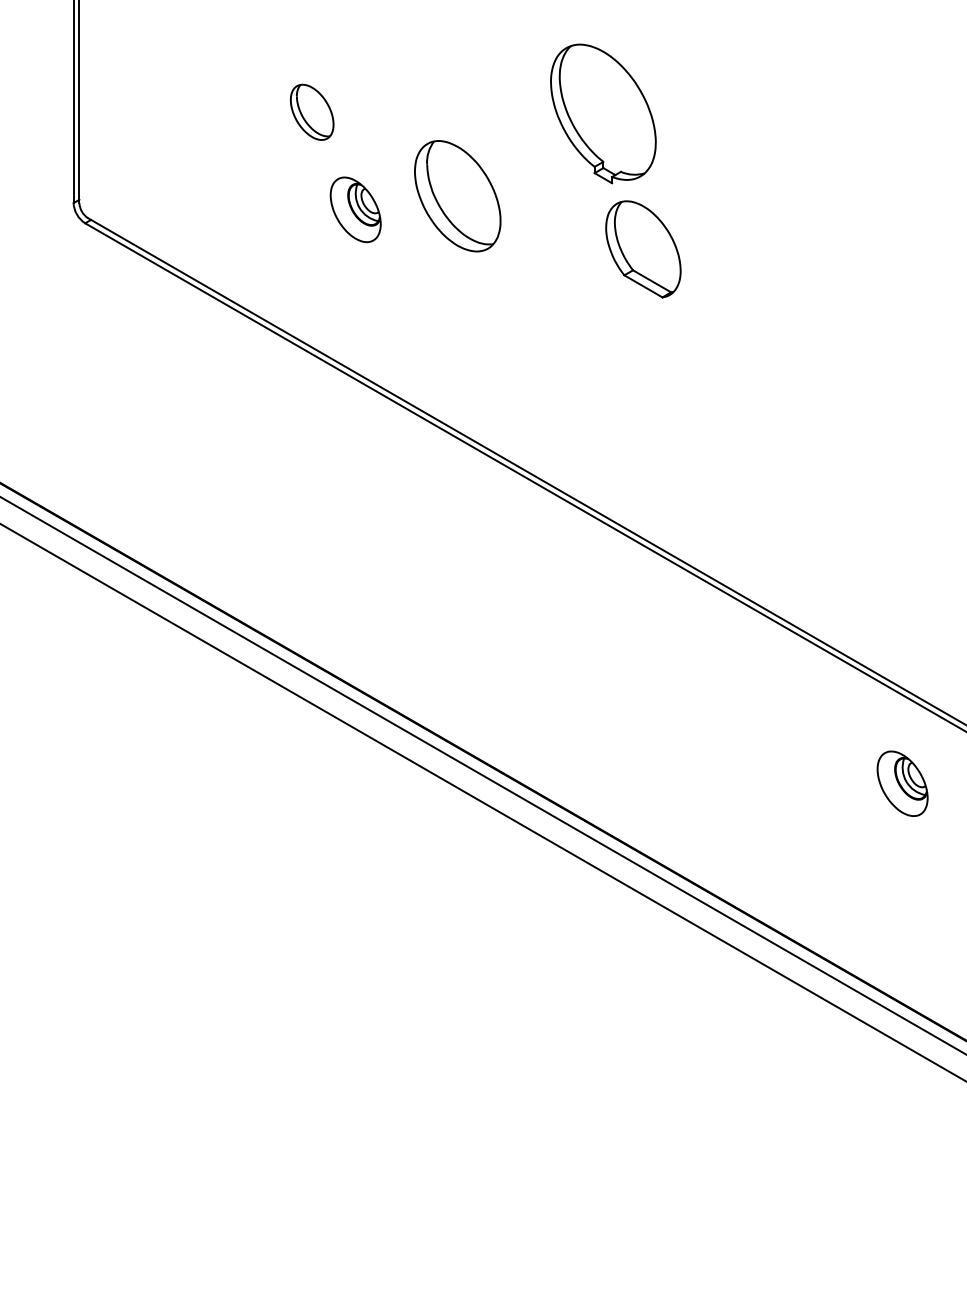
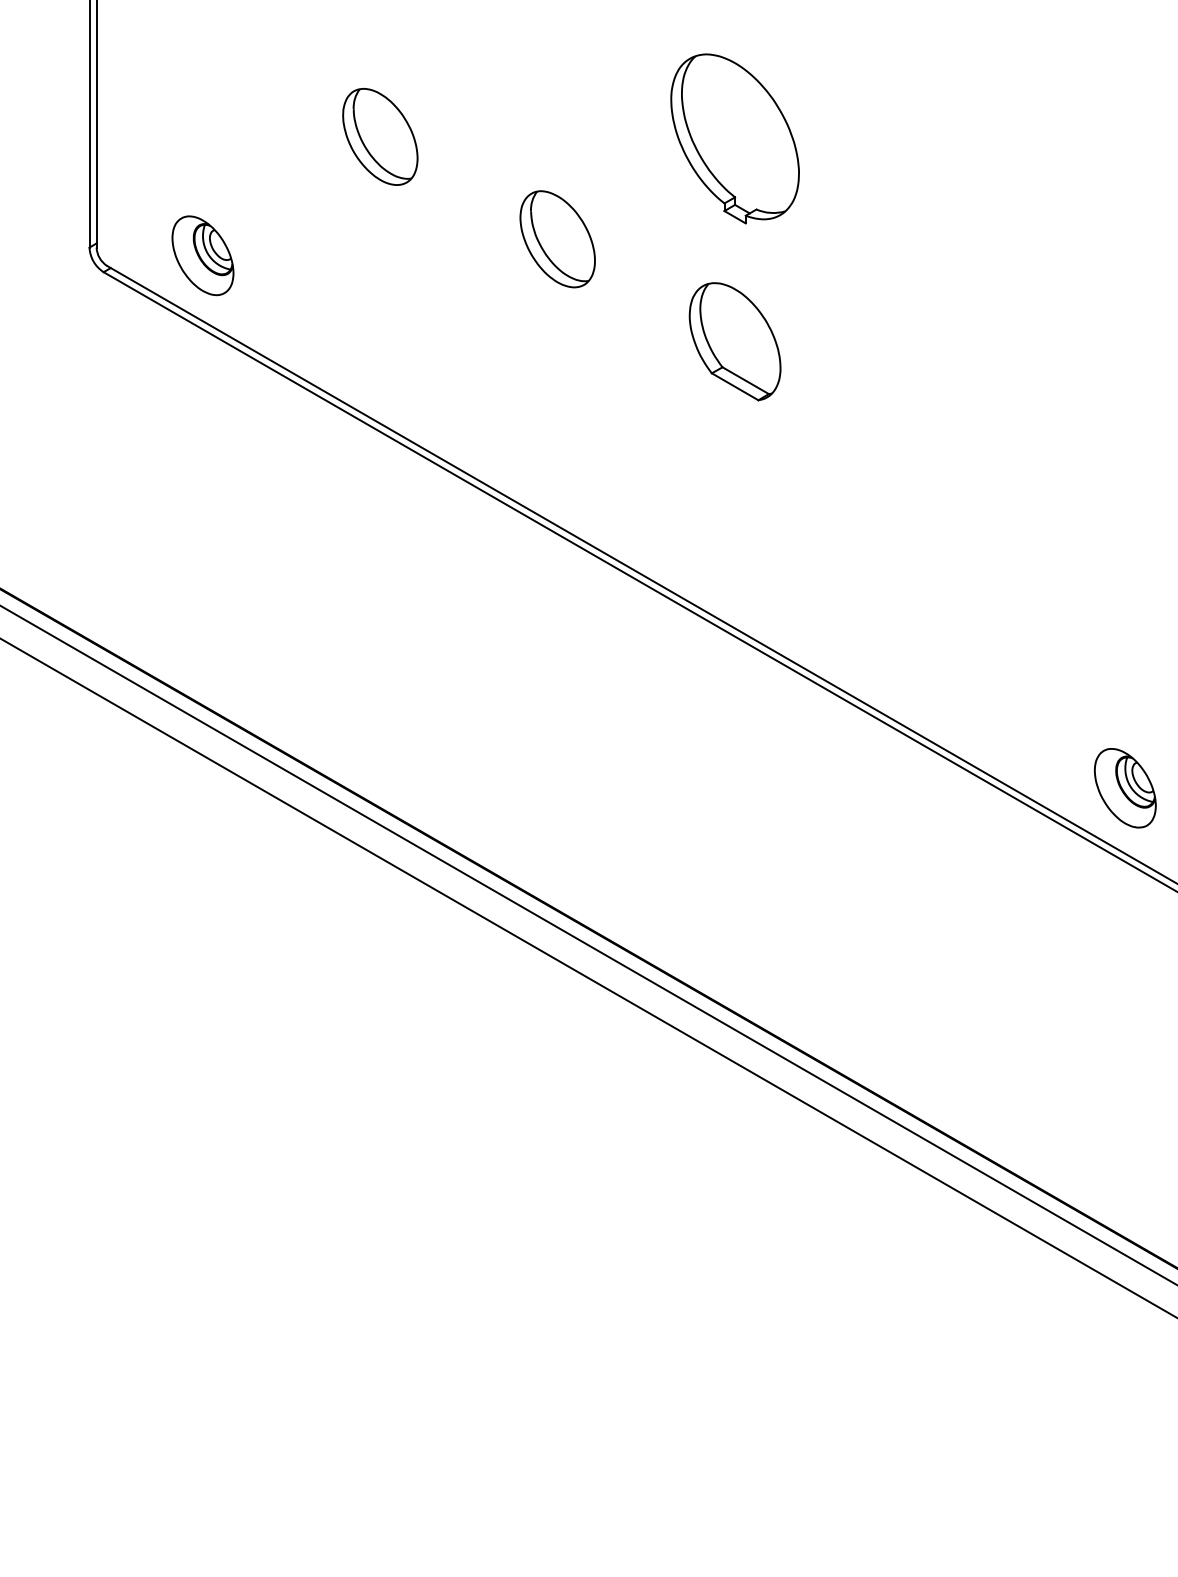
part: (311, 112) -> (379, 137), size x1.43
part: (457, 196) -> (557, 239), size x0.71
part: (355, 209) -> (202, 255), moved
part: (643, 249) -> (735, 341), moved
part: (902, 783) -> (1125, 787), moved

